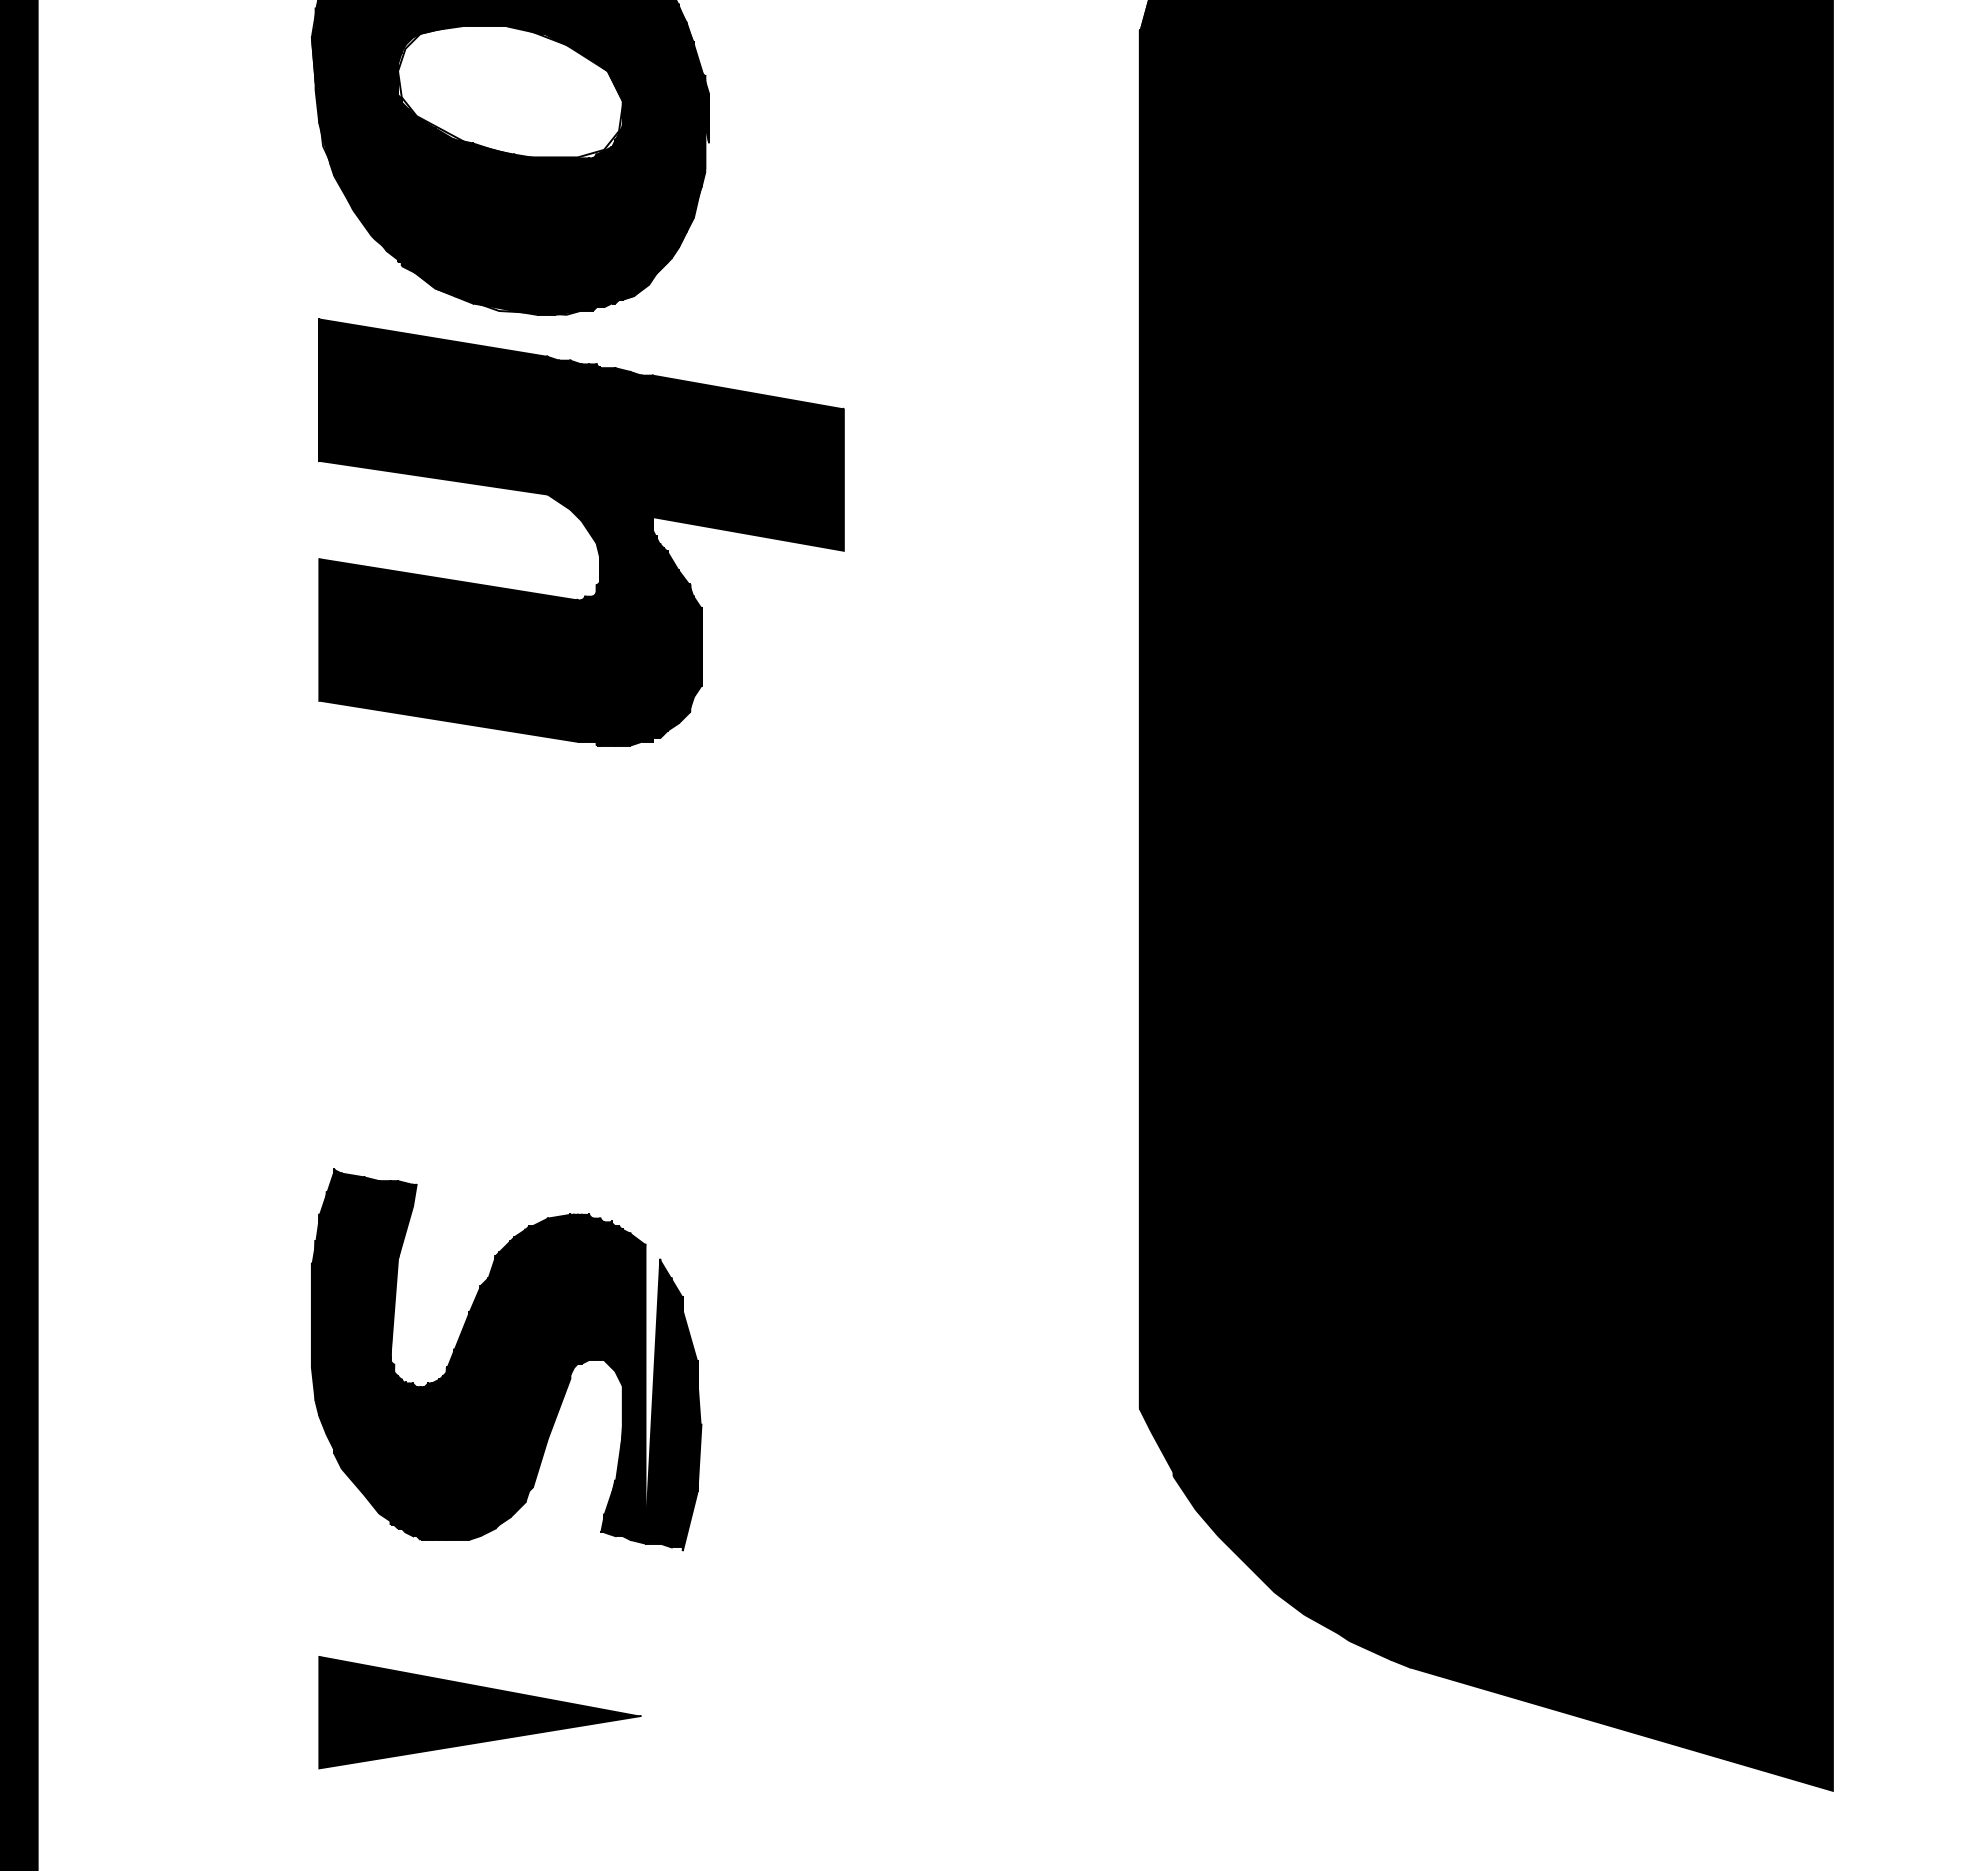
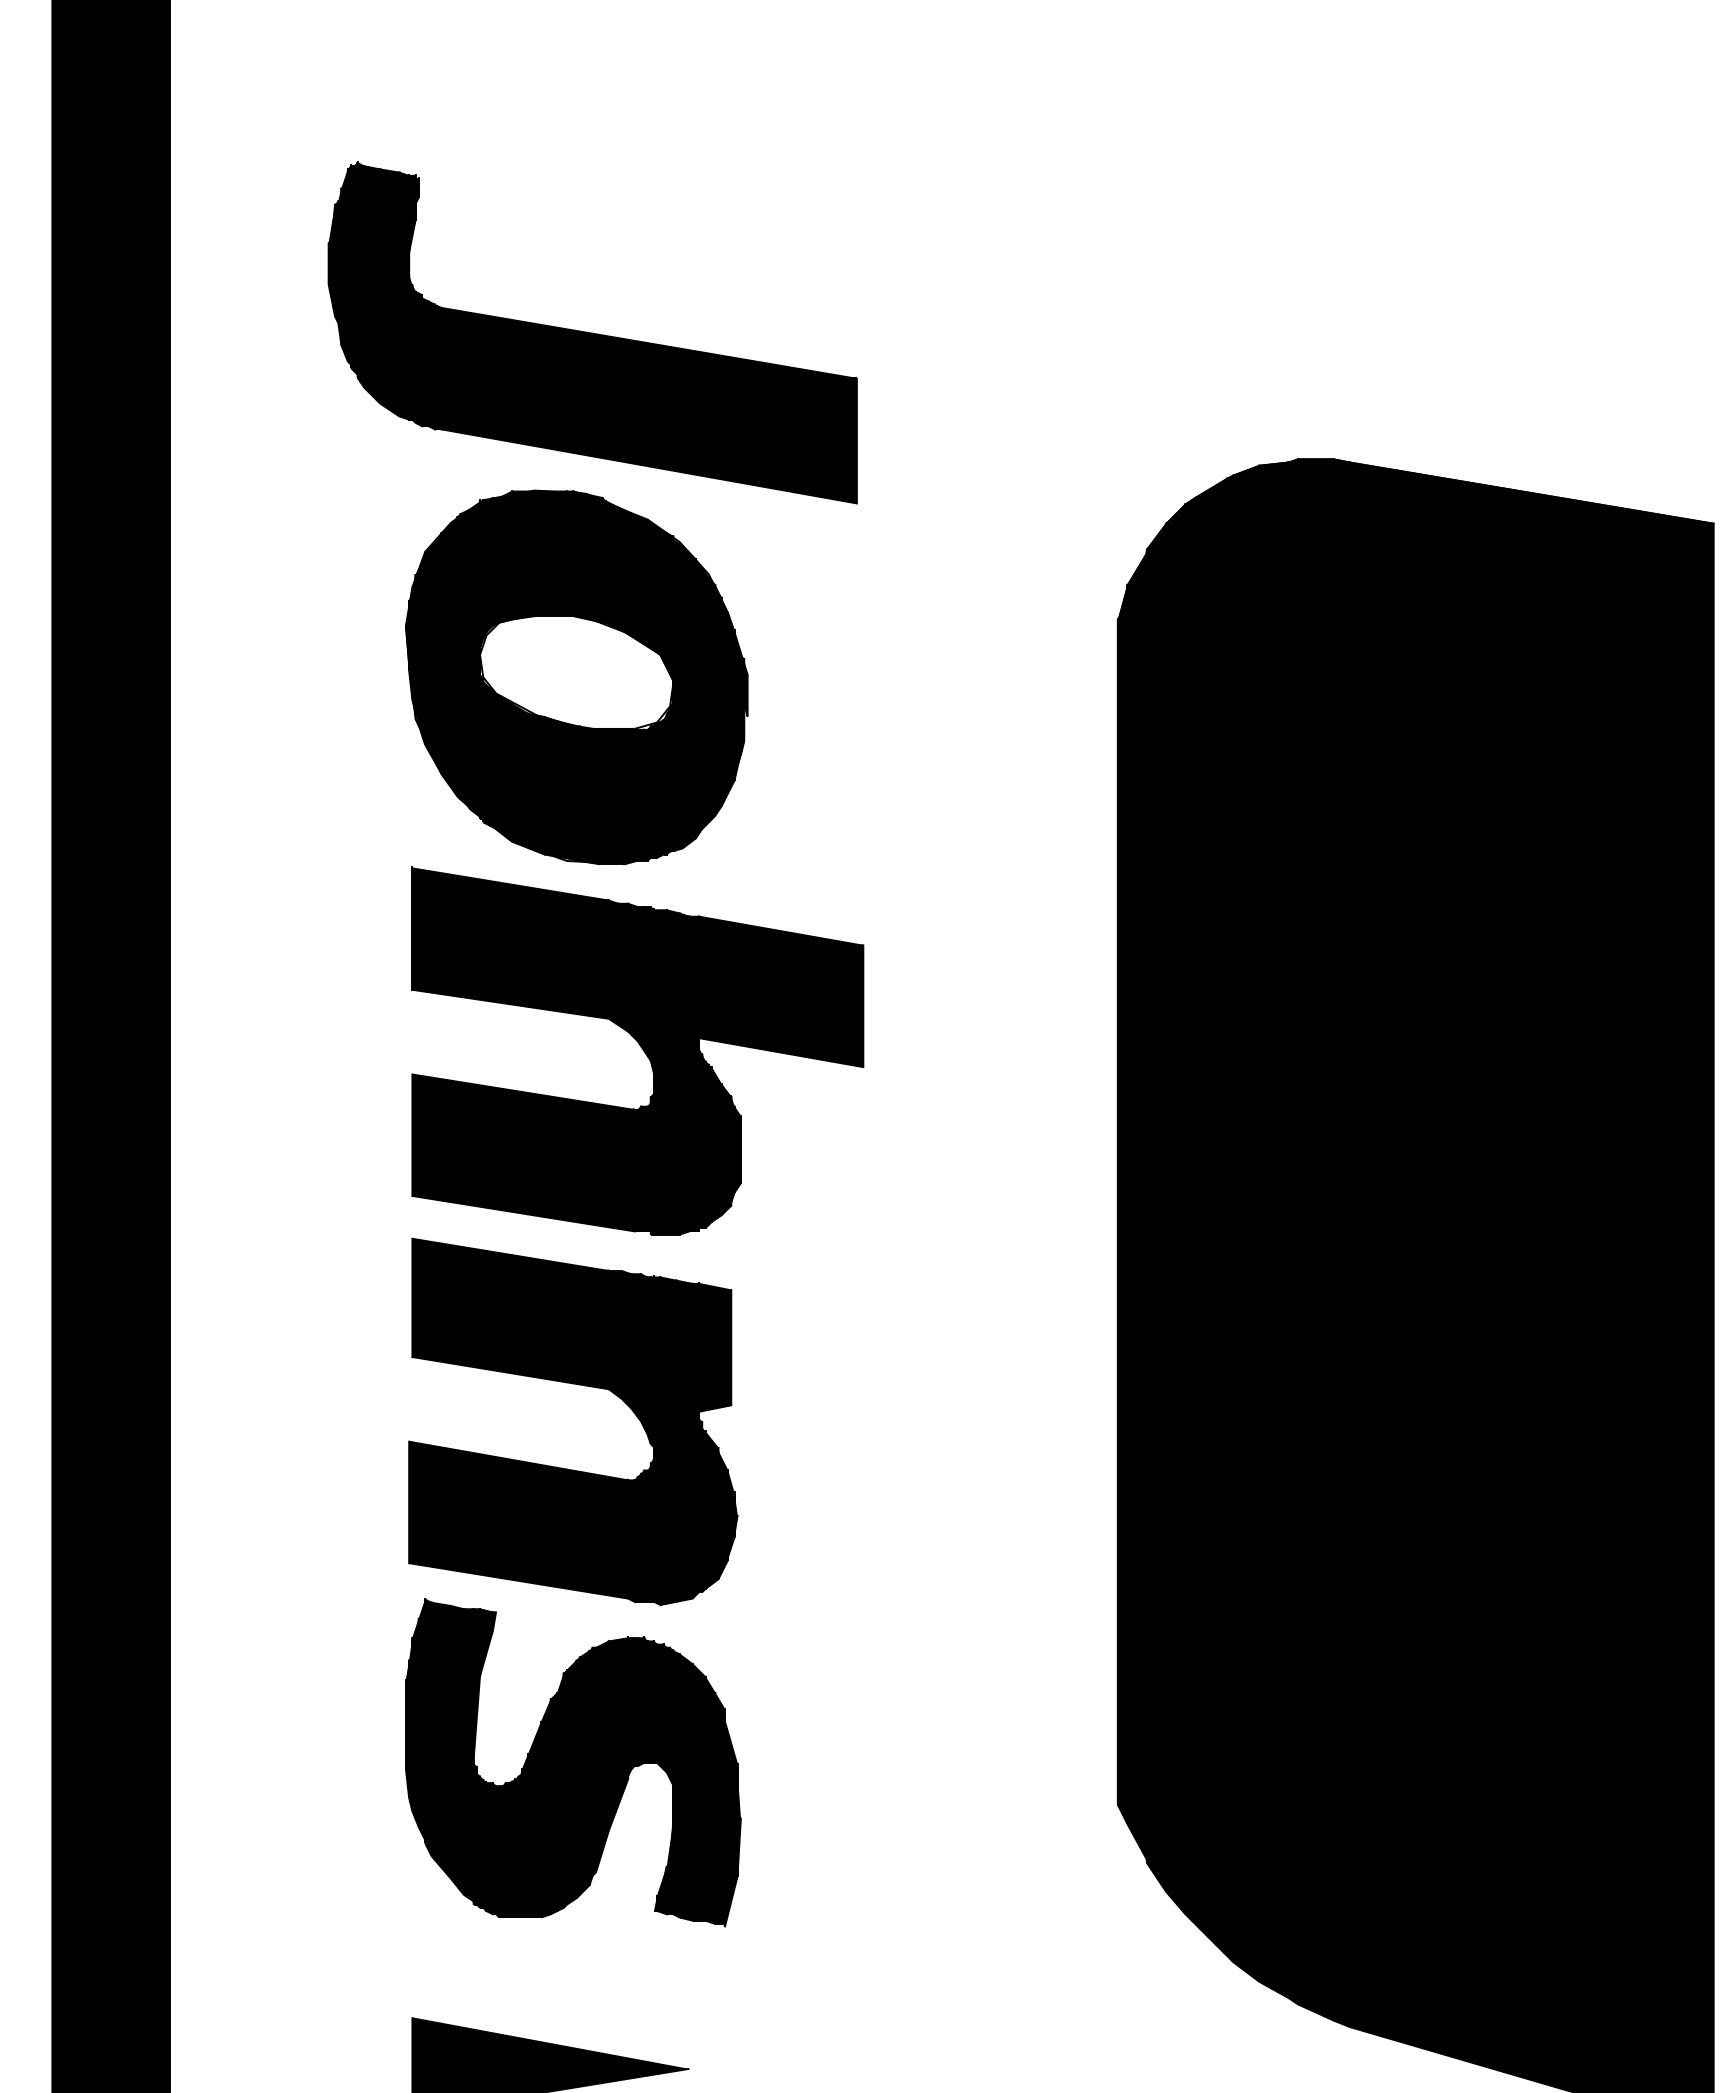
part: (512, 921) -> (578, 1385), added
fill: (652, 1393) -> (698, 1791), added

